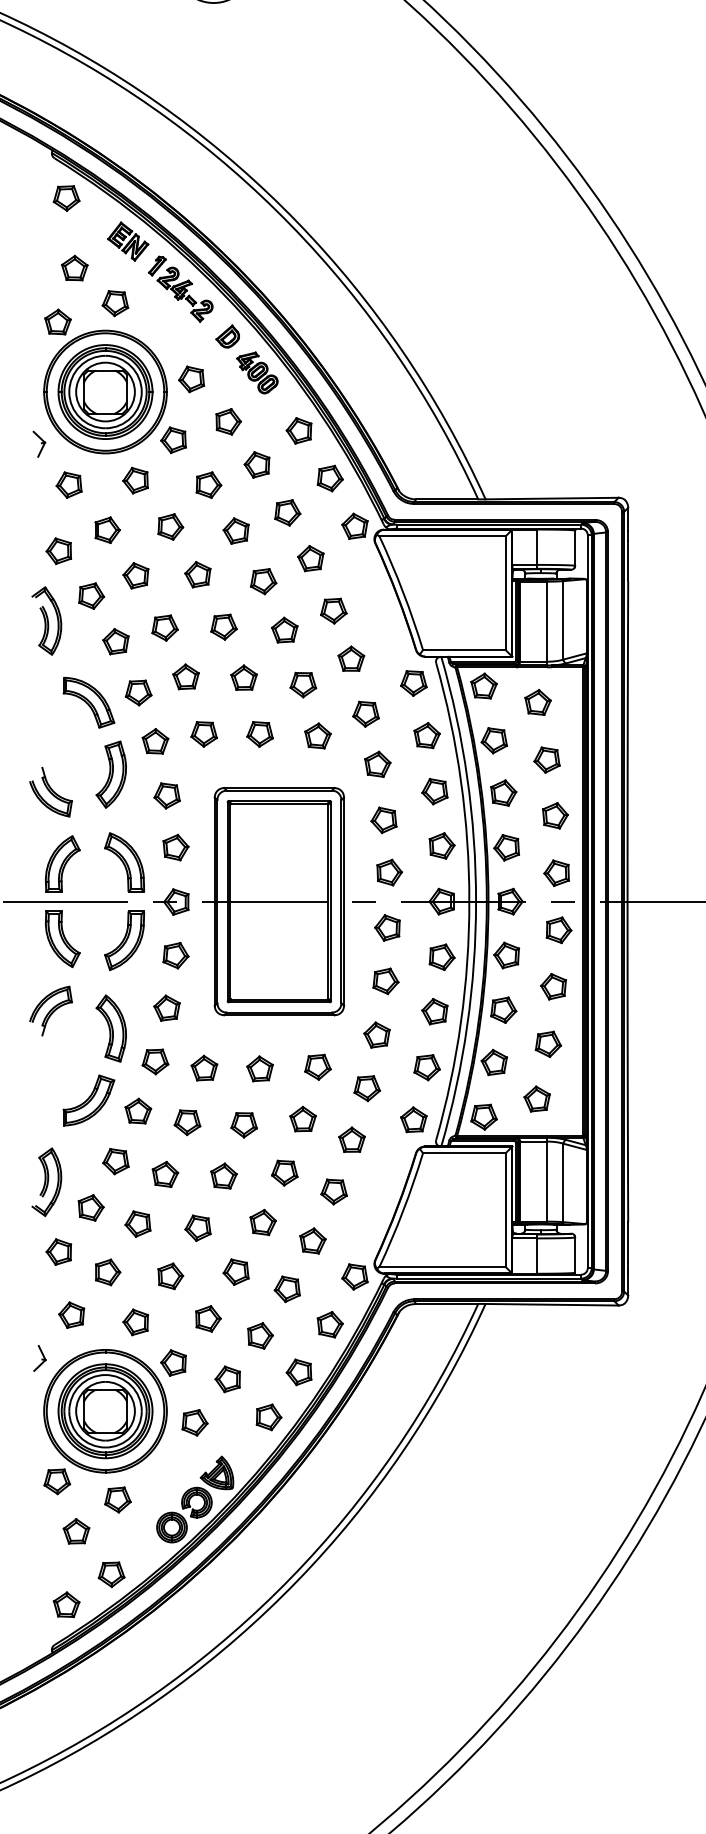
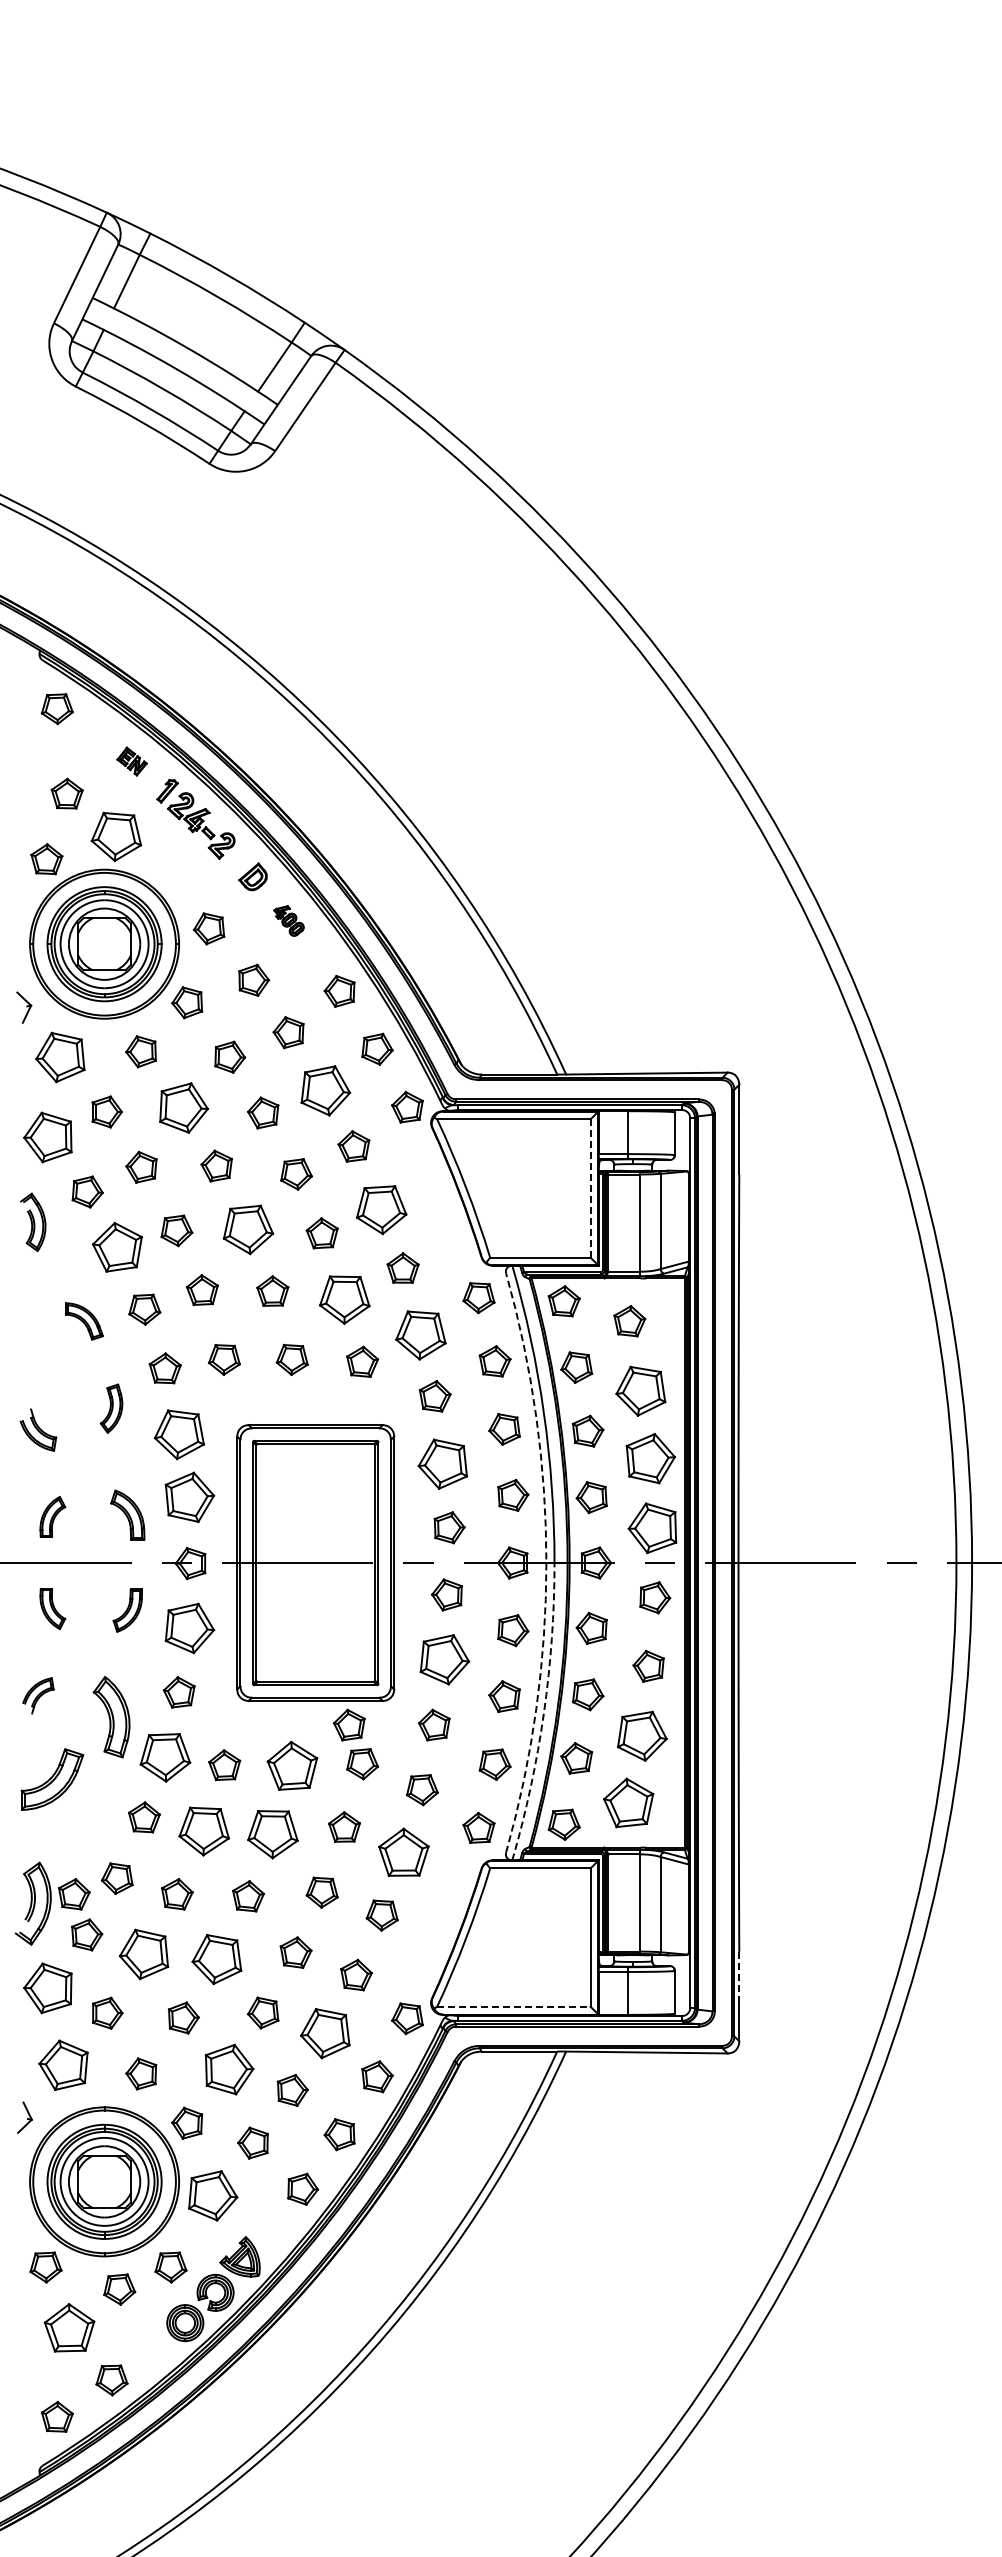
part: (127, 241) -> (131, 761), size x0.6
part: (115, 303) -> (116, 836), size x1.6
part: (256, 372) -> (288, 920), size x0.6
part: (69, 484) -> (60, 1056), size x1.6
part: (287, 512) -> (325, 1090), size x1.6
part: (170, 526) -> (183, 1107), size x1.6
part: (58, 551) -> (47, 1137), size x1.6
line: (505, 592) -> (590, 1187), solid -> dashed
part: (333, 611) -> (381, 1210), size x1.6
part: (46, 621) -> (32, 1222), size x0.7
part: (224, 626) -> (248, 1229), size x1.6
part: (115, 641) -> (116, 1247), size x1.6
part: (303, 684) -> (344, 1299), size x1.6
part: (88, 702) -> (84, 1321), size x0.6
part: (365, 714) -> (420, 1335), size x1.6
part: (546, 759) -> (640, 1390), size x1.6
part: (111, 774) -> (111, 1408), size x0.6
part: (51, 791) -> (38, 1429), size x0.7
part: (167, 795) -> (179, 1434), size x1.6
part: (555, 815) -> (650, 1458), size x1.6
part: (383, 820) -> (442, 1464), size x1.6
part: (176, 847) -> (190, 1497), size x1.6
part: (124, 862) -> (127, 1515), size x0.7
part: (62, 863) -> (52, 1516), size x0.6
part: (556, 873) -> (652, 1528), size x1.6
arc: (469, 902) -> (546, 1563), solid -> dashed
part: (62, 939) -> (52, 1608), size x0.6
part: (124, 940) -> (127, 1610), size x0.6
part: (176, 955) -> (190, 1628), size x1.6
part: (386, 981) -> (445, 1659), size x1.6
part: (51, 1010) -> (38, 1695), size x0.6
arc: (466, 1025) -> (543, 1713), solid -> dashed
part: (307, 1034) -> (349, 1724), added
part: (548, 1044) -> (642, 1736), size x1.6
part: (154, 1061) -> (164, 1757), size x1.6
part: (259, 1069) -> (291, 1766), size x1.6
part: (536, 1098) -> (628, 1802), size x1.6
part: (88, 1100) -> (52, 1779), moved
part: (186, 1122) -> (203, 1831), size x1.6
part: (243, 1125) -> (272, 1834), size x1.6
part: (351, 1139) -> (403, 1851), size x1.6
part: (80, 1174) -> (74, 1894), added
part: (137, 1224) -> (143, 1954), size x1.6
part: (197, 1228) -> (216, 1959), size x1.6
line: (628, 1242) -> (739, 1976), solid -> dashed
part: (58, 1252) -> (47, 1988), size x1.6
line: (442, 1266) -> (513, 2006), solid -> dashed
part: (287, 1289) -> (325, 2033), size x1.6
part: (71, 1314) -> (63, 2064), size x1.6
part: (208, 1318) -> (229, 2069), size x1.6
part: (195, 1422) -> (213, 2195), size x1.6
part: (159, 1481) -> (170, 2267), added
part: (75, 1531) -> (68, 2327), size x1.6

